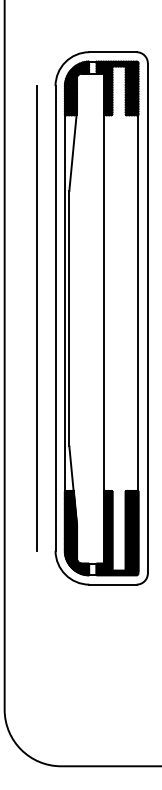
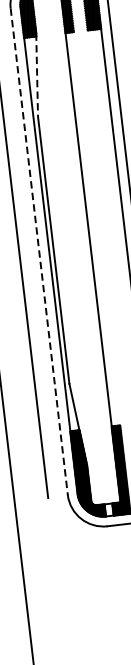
line: (73, 152) -> (37, 75), solid -> dashed
line: (55, 318) -> (39, 251), solid -> dashed

